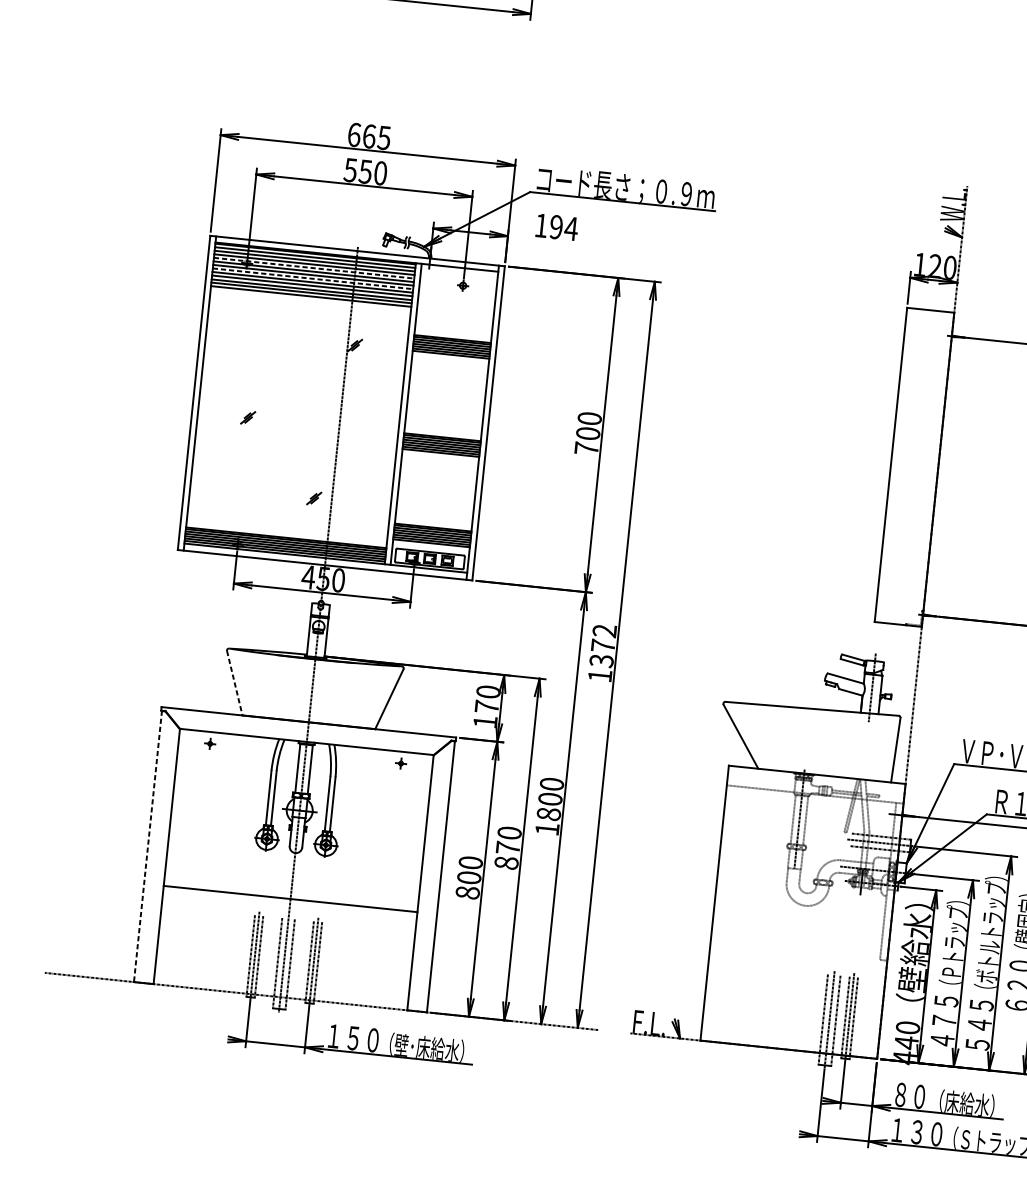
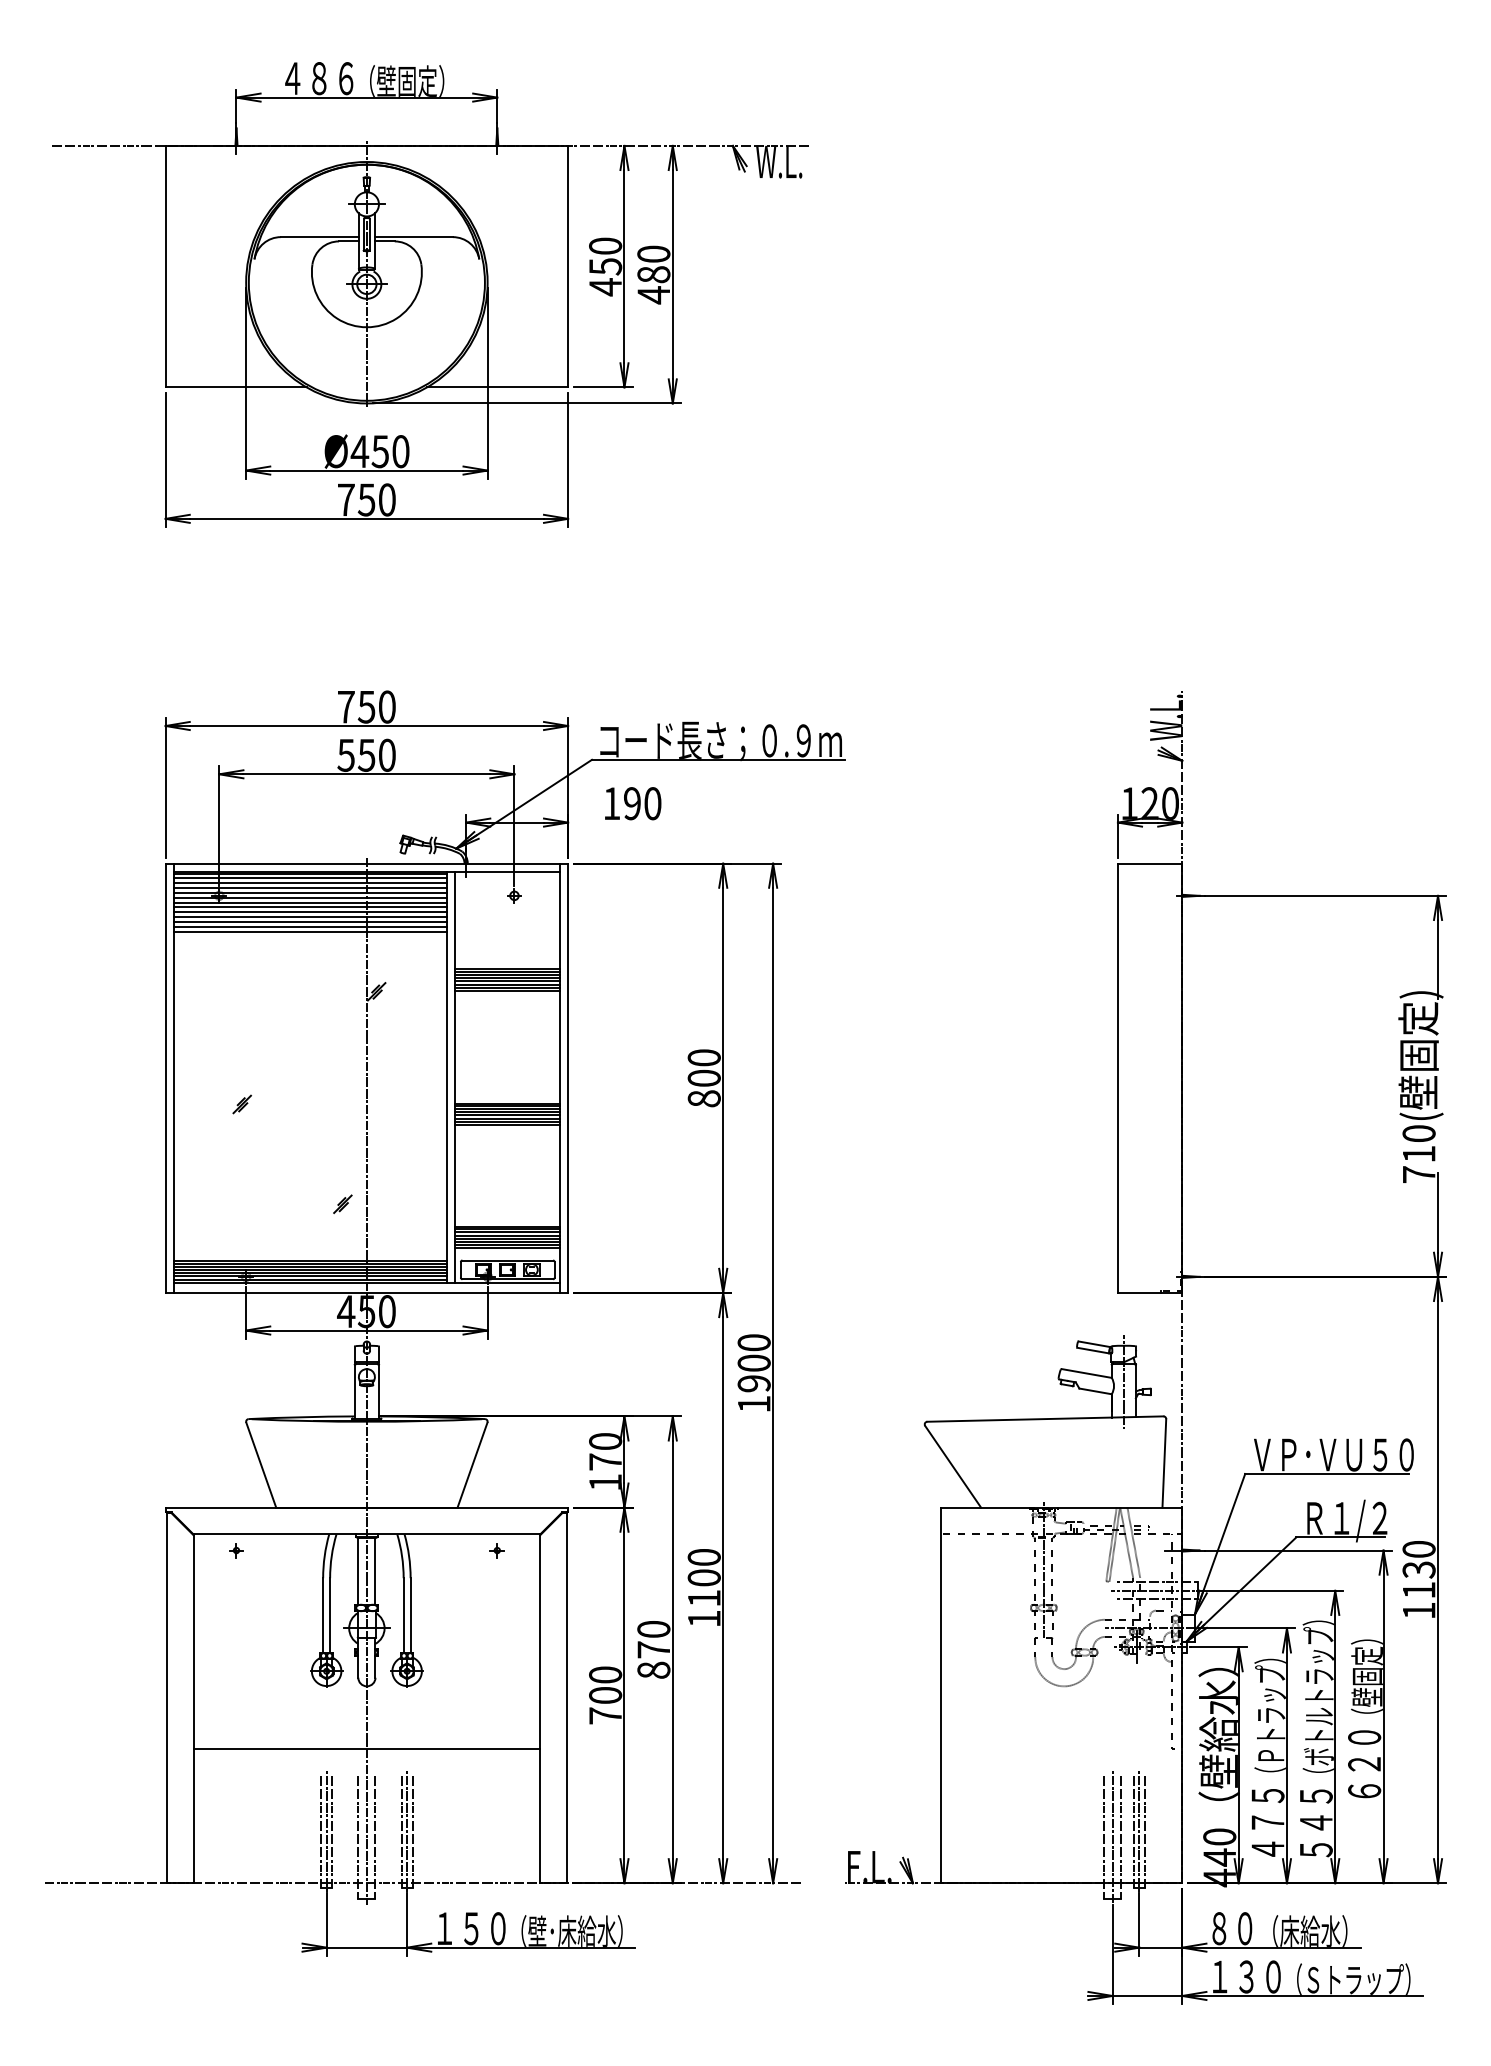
text: (369, 136) -> (366, 706), 665 -> 750
text: (571, 228) -> (652, 803), 194 -> 190
line: (314, 267) -> (310, 892), dashed -> solid
line: (312, 278) -> (310, 907), dashed -> solid
text: (586, 448) -> (703, 1098), 700 -> 800
text: (602, 646) -> (753, 1363), 1372 -> 1900
line: (234, 683) -> (261, 1465), dashed -> solid
text: (548, 813) -> (703, 1597), 1800 -> 1100
line: (147, 846) -> (166, 1698), dashed -> solid
text: (467, 892) -> (605, 1715), 800 -> 700

